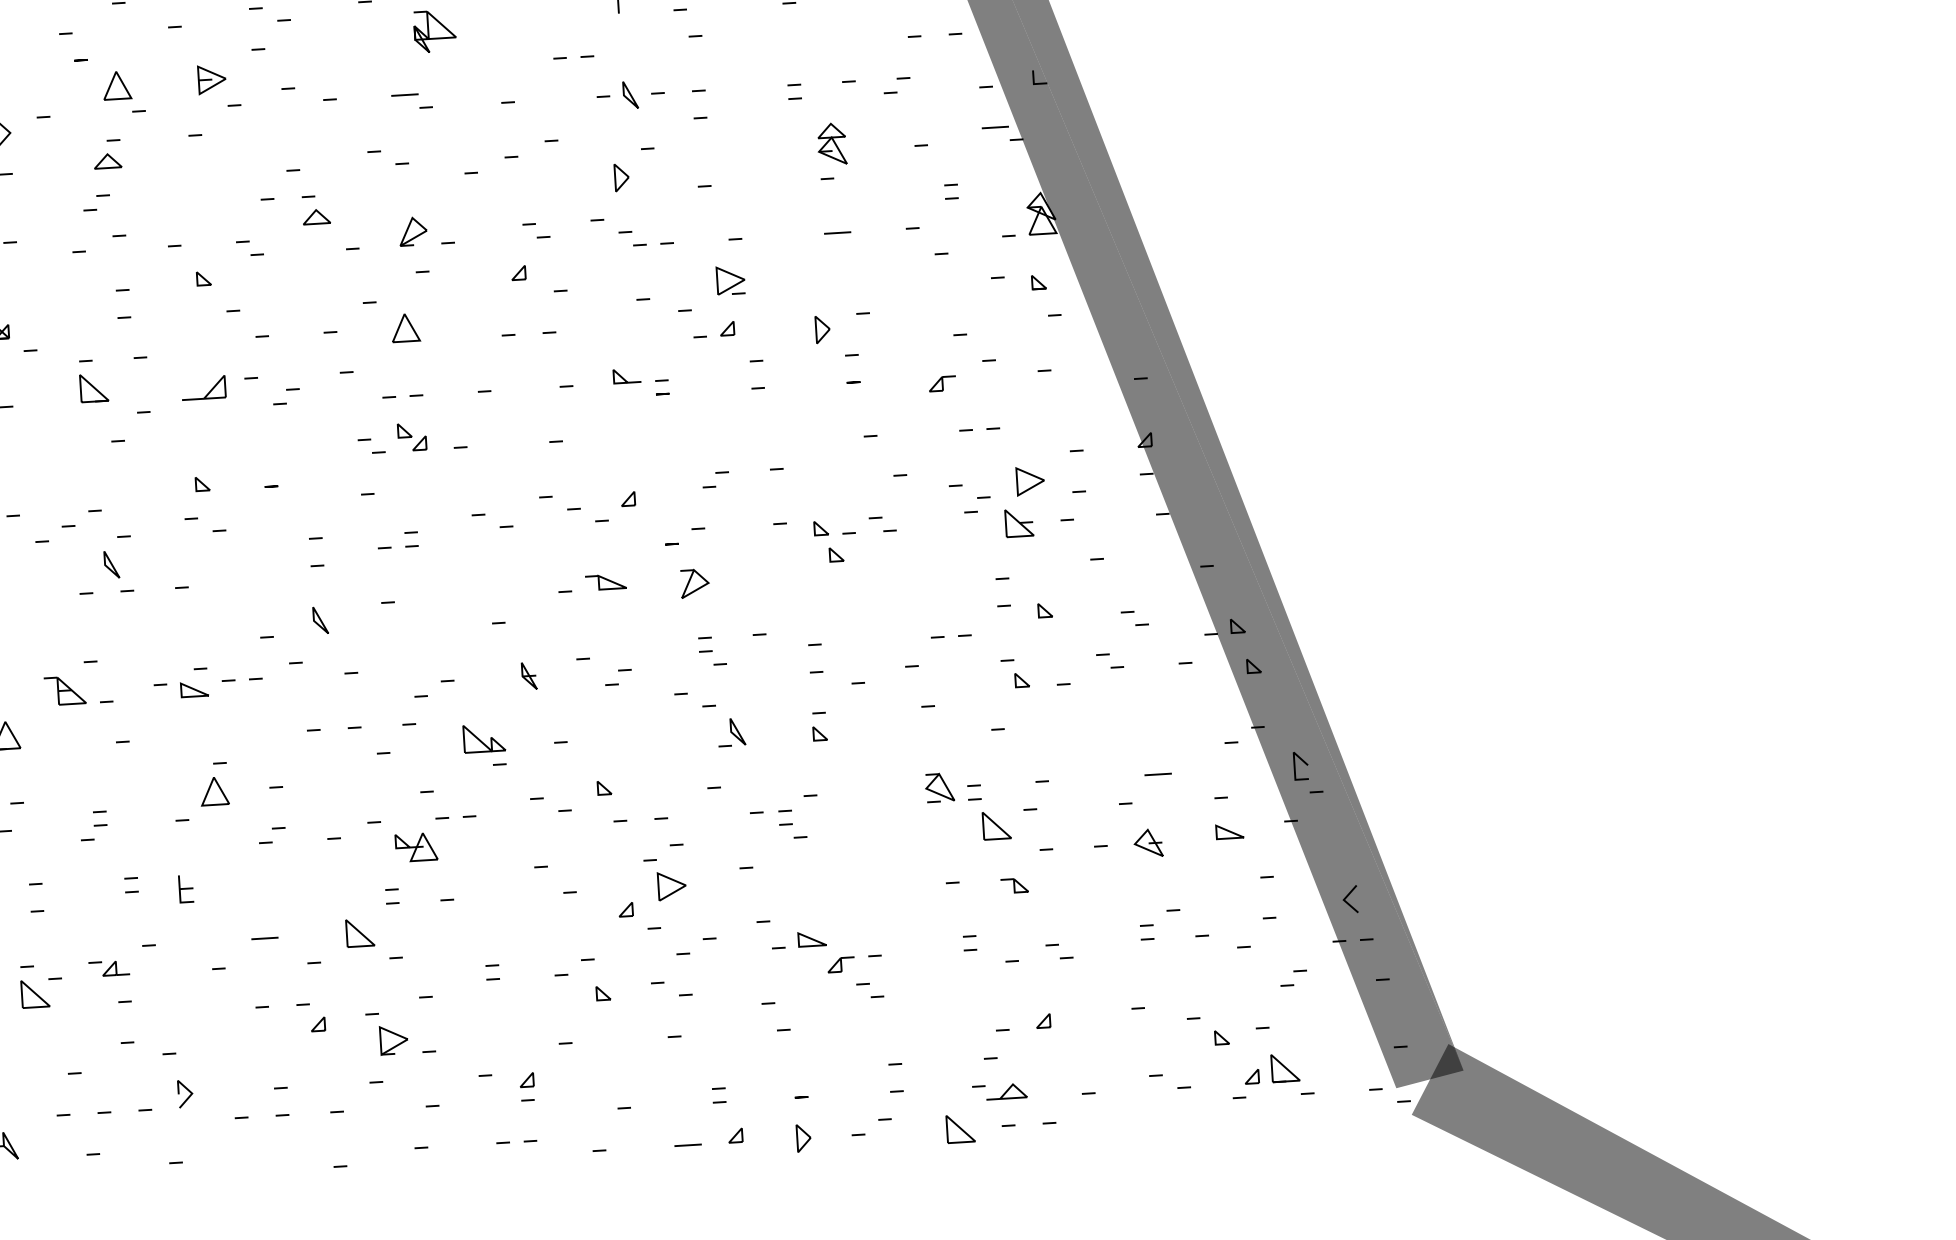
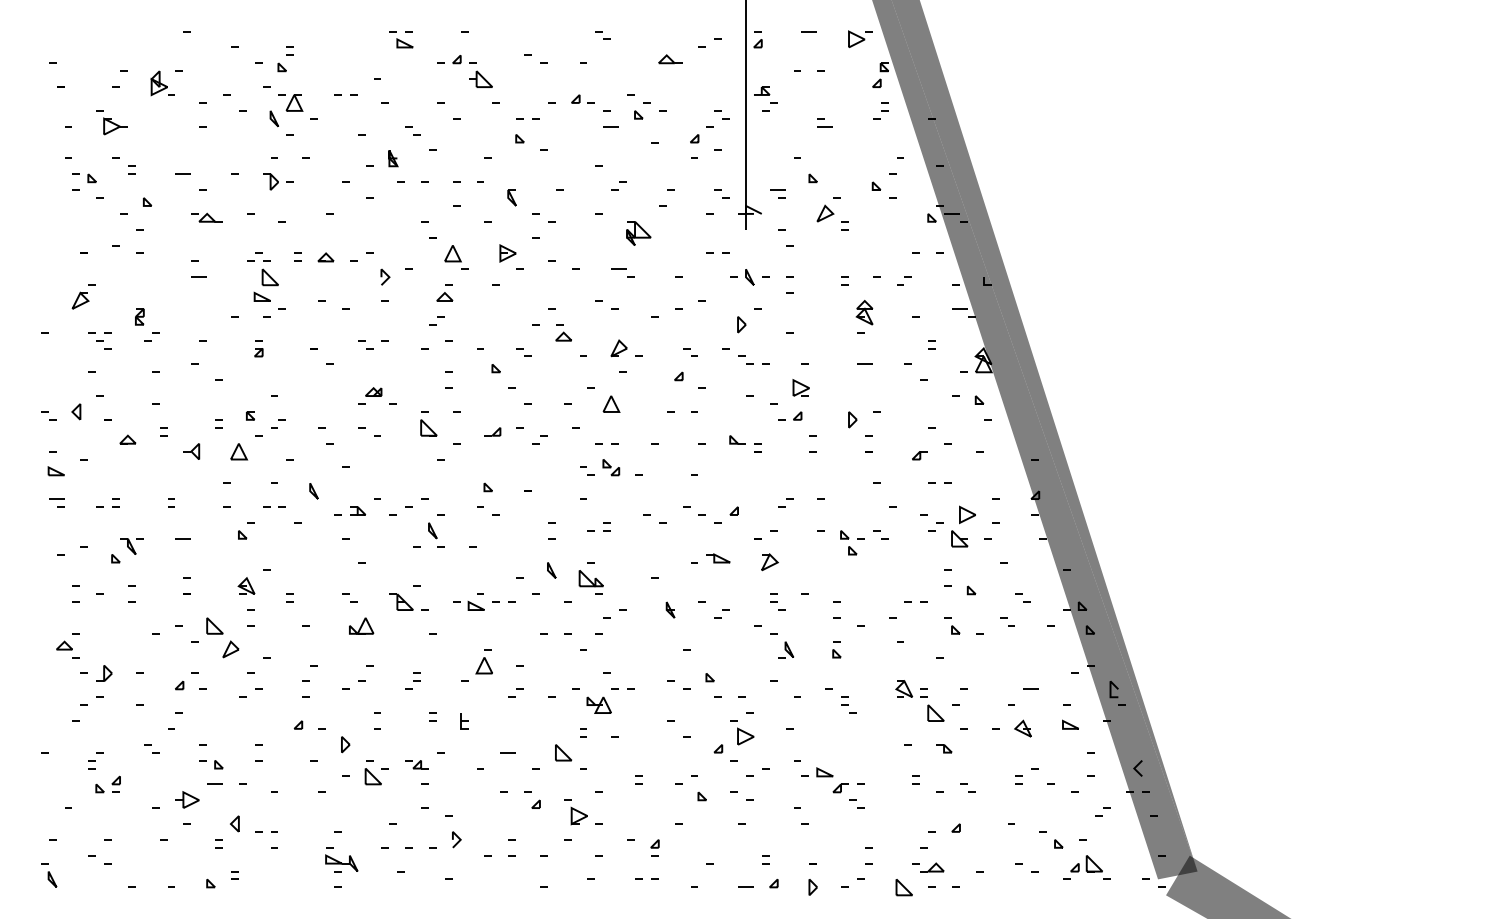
part: (203, 387) -> (492, 431), size x0.62
part: (483, 745) -> (590, 582), moved
part: (791, 823) -> (848, 704), moved

